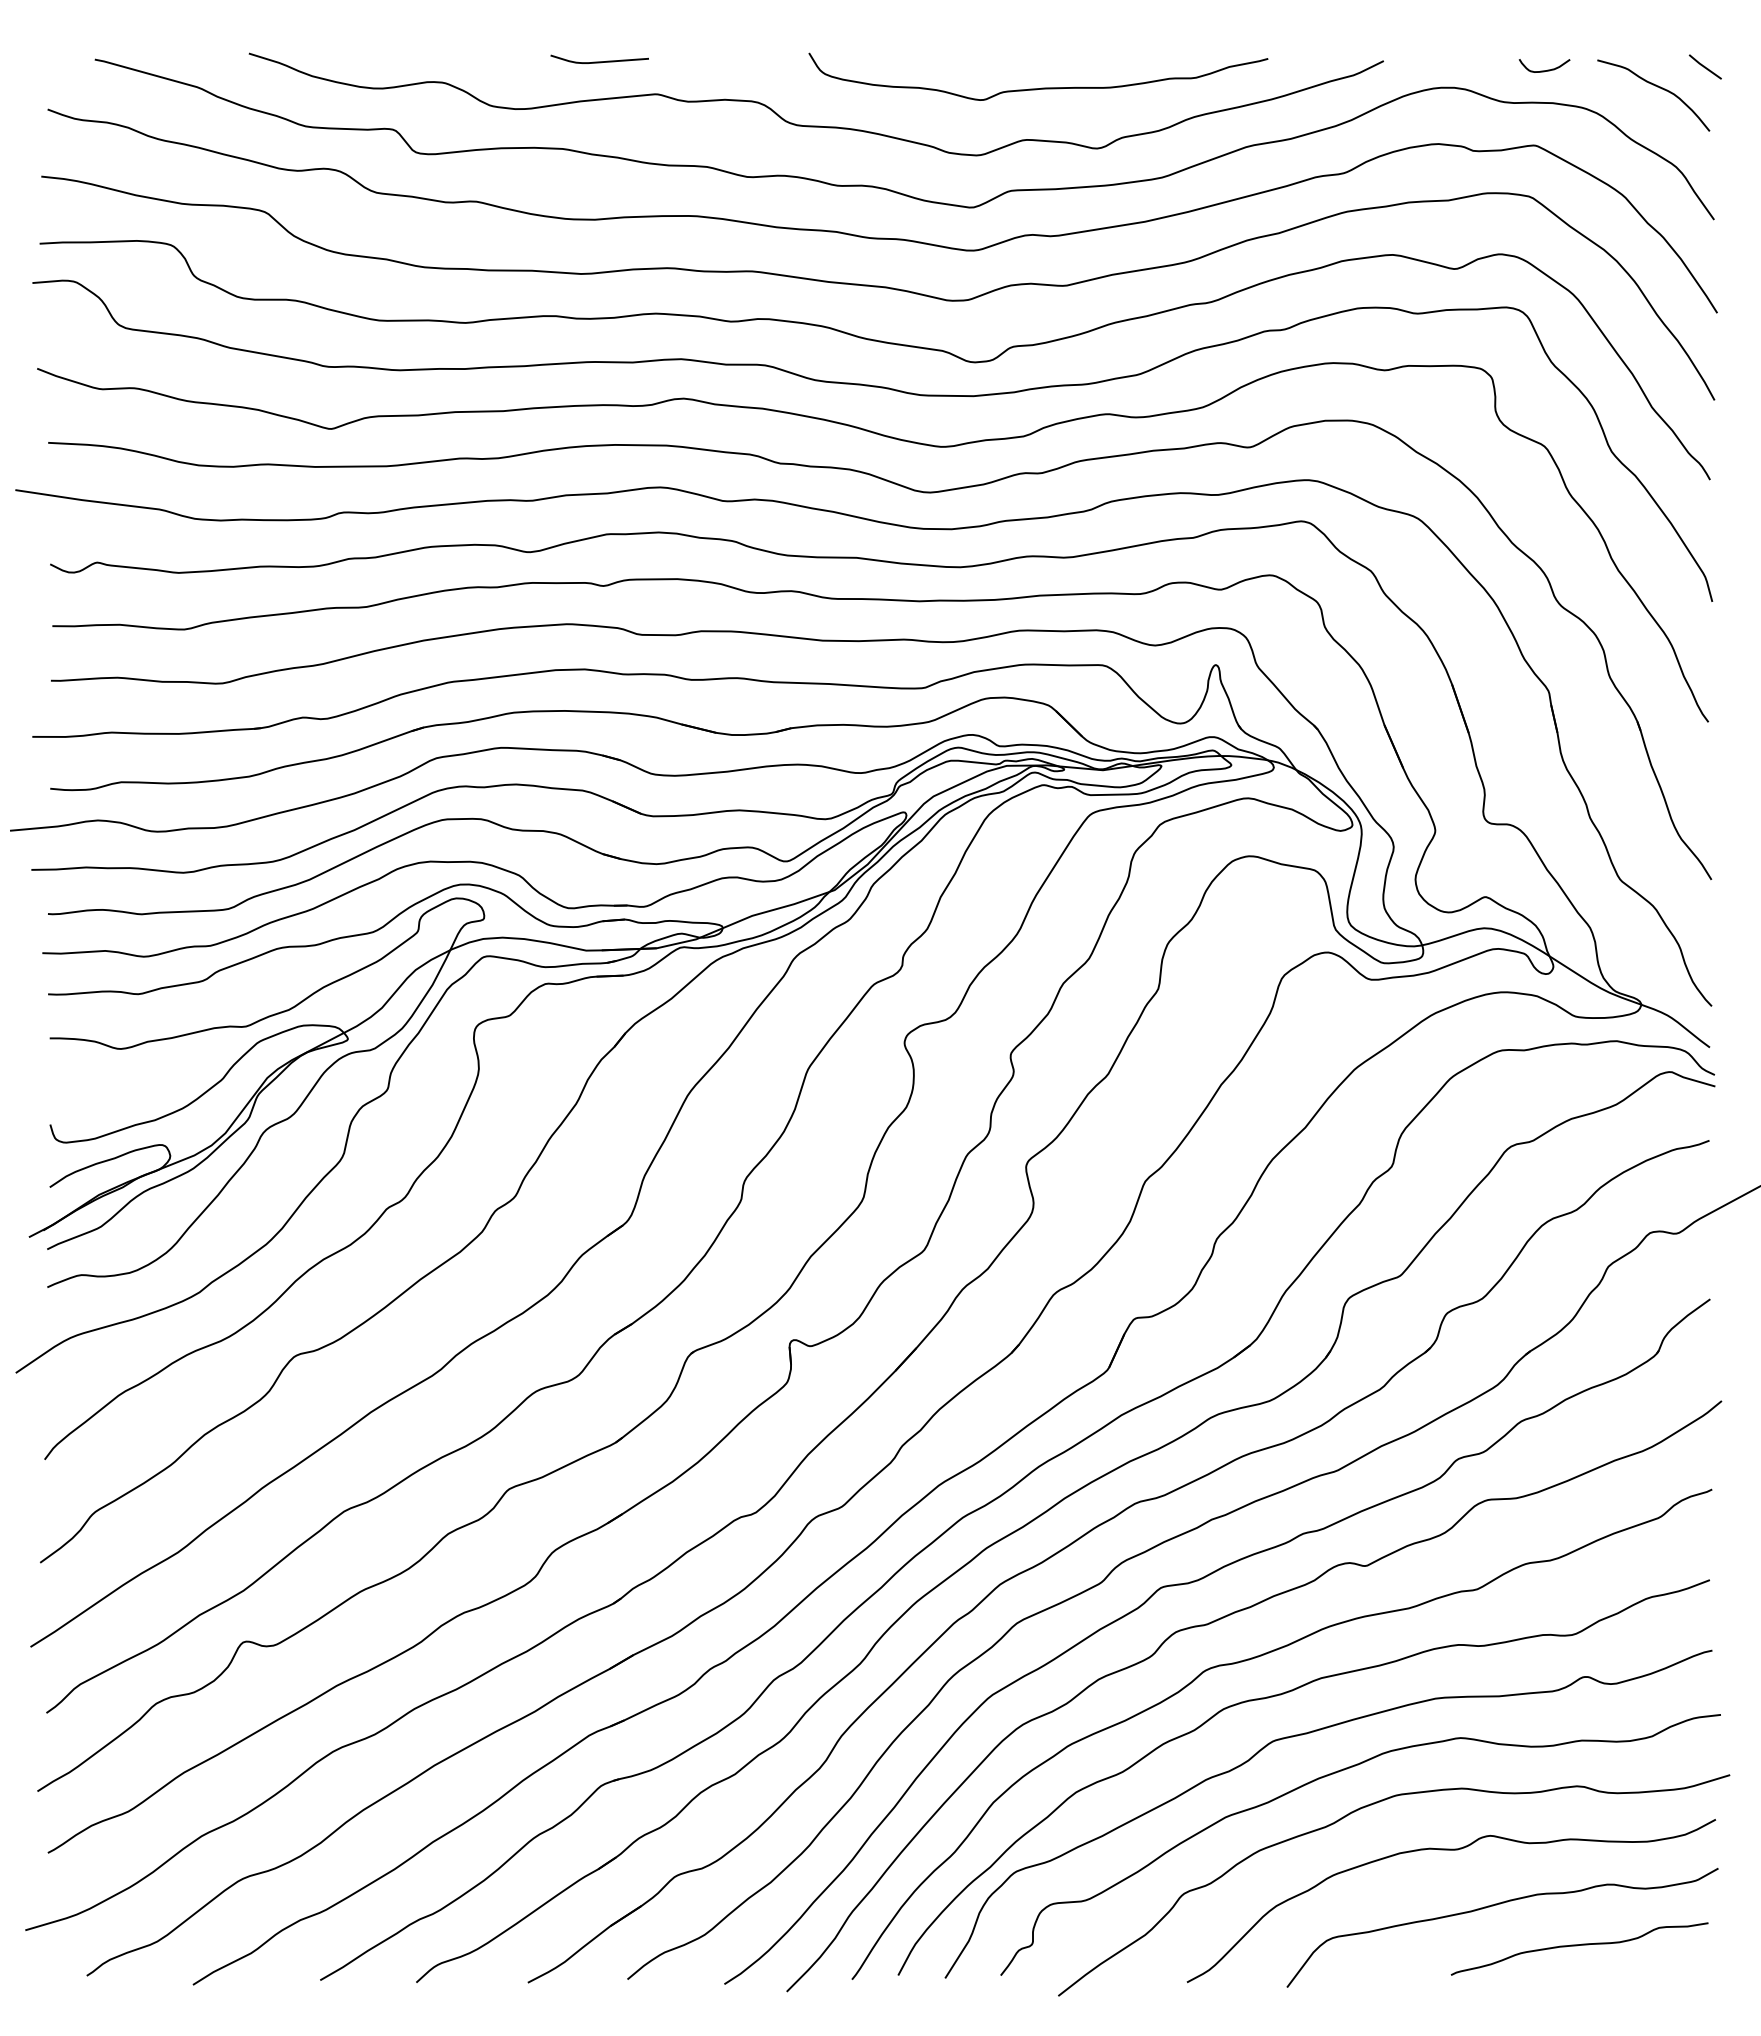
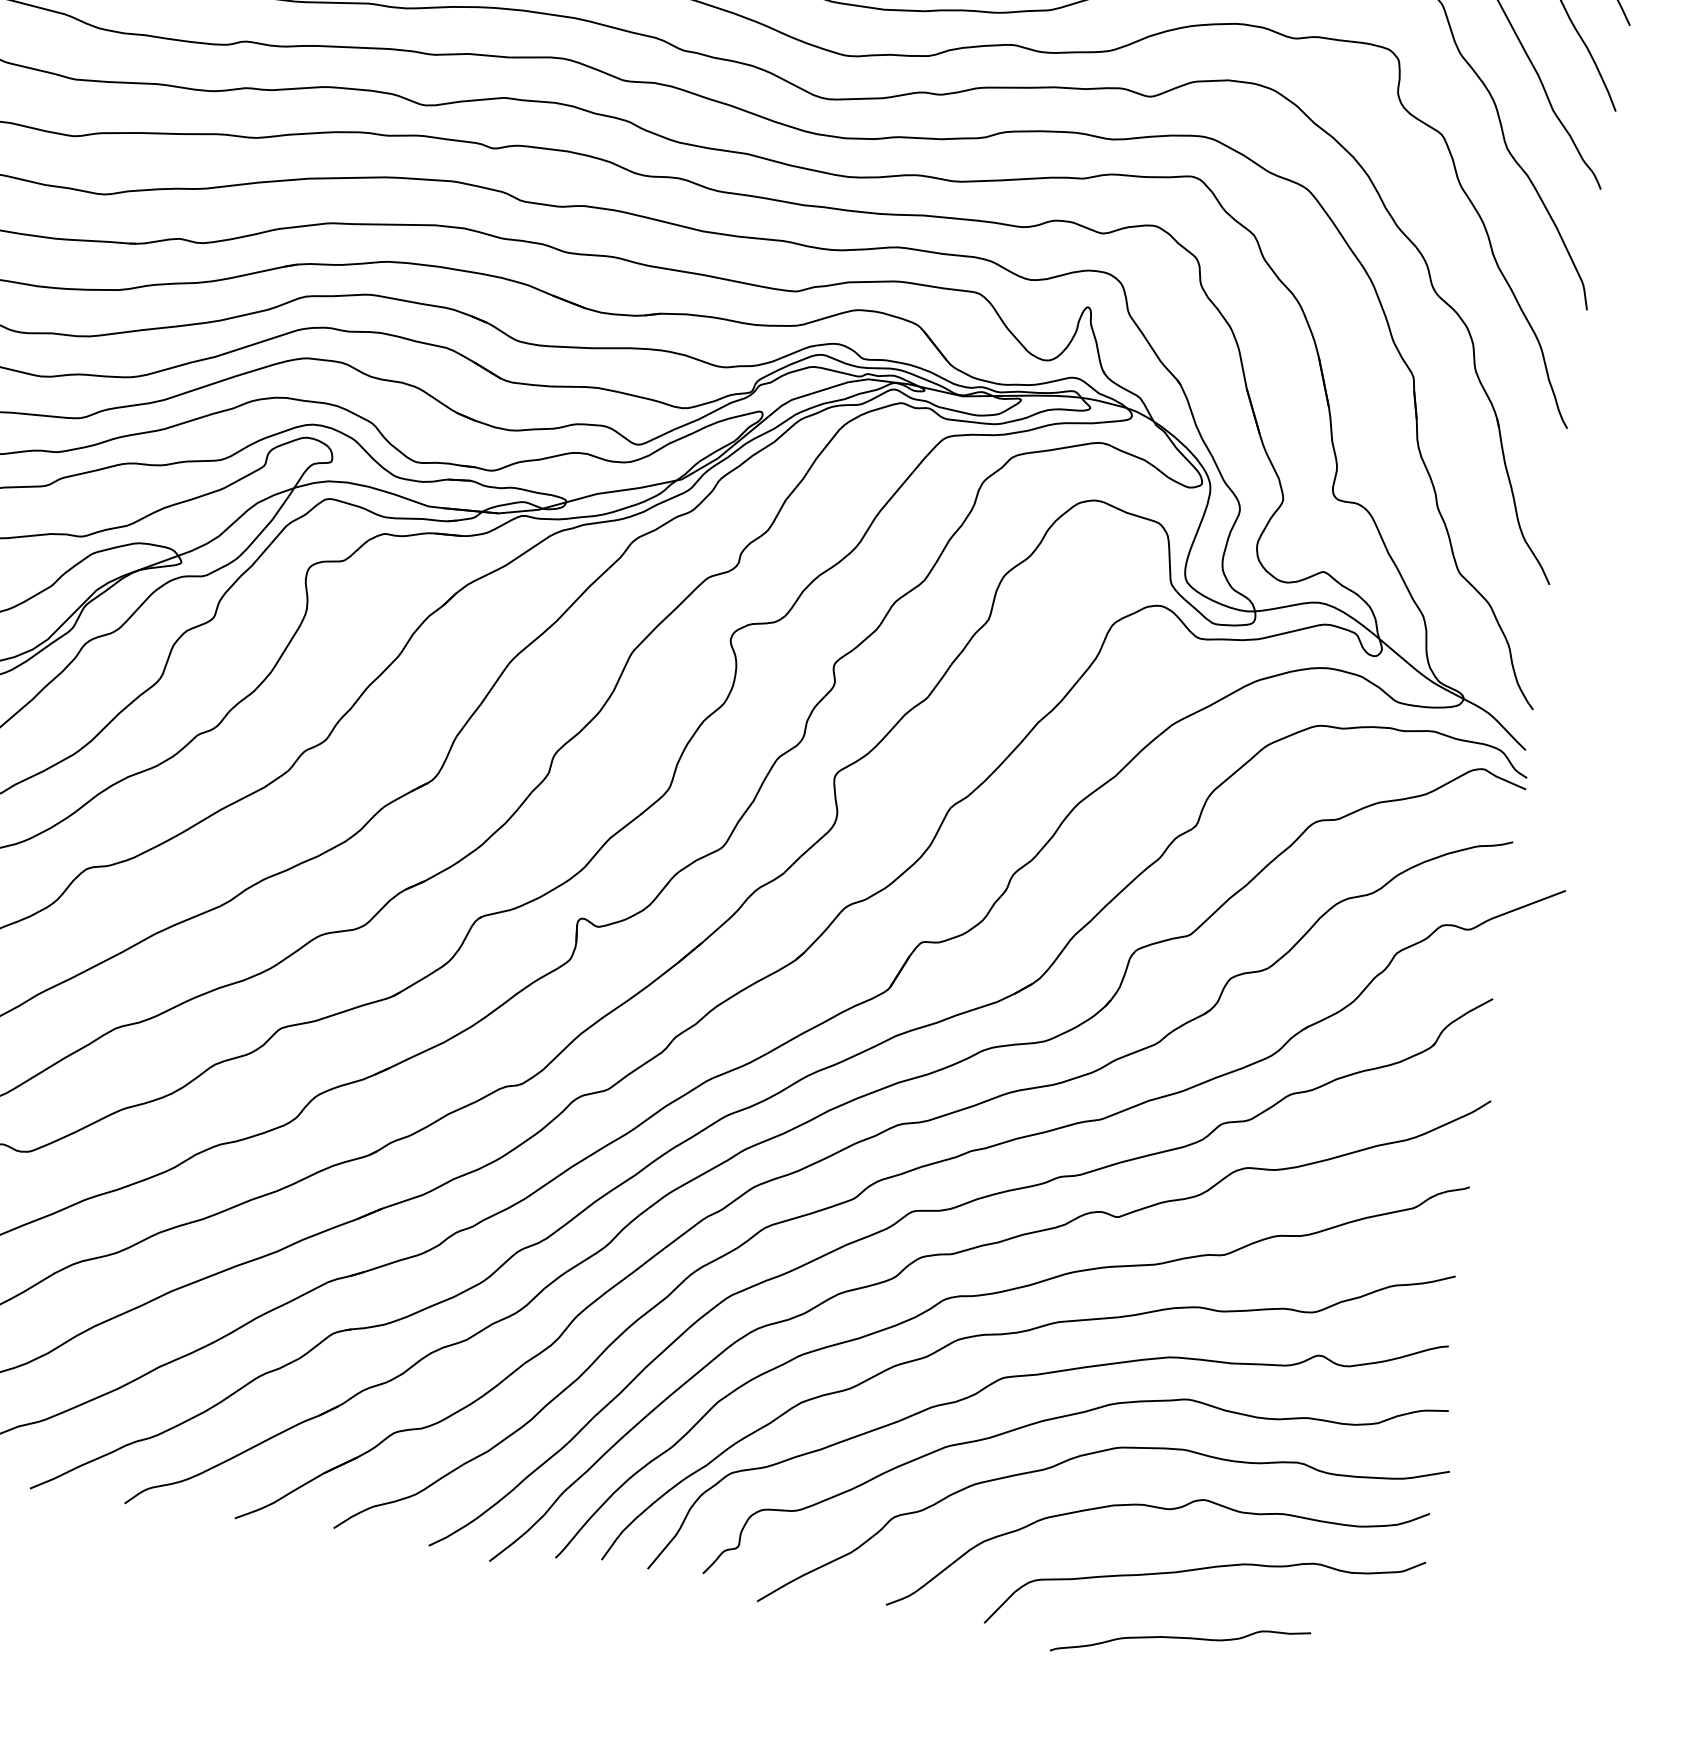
curve: (1577, 1946) -> (1178, 1639), moved

